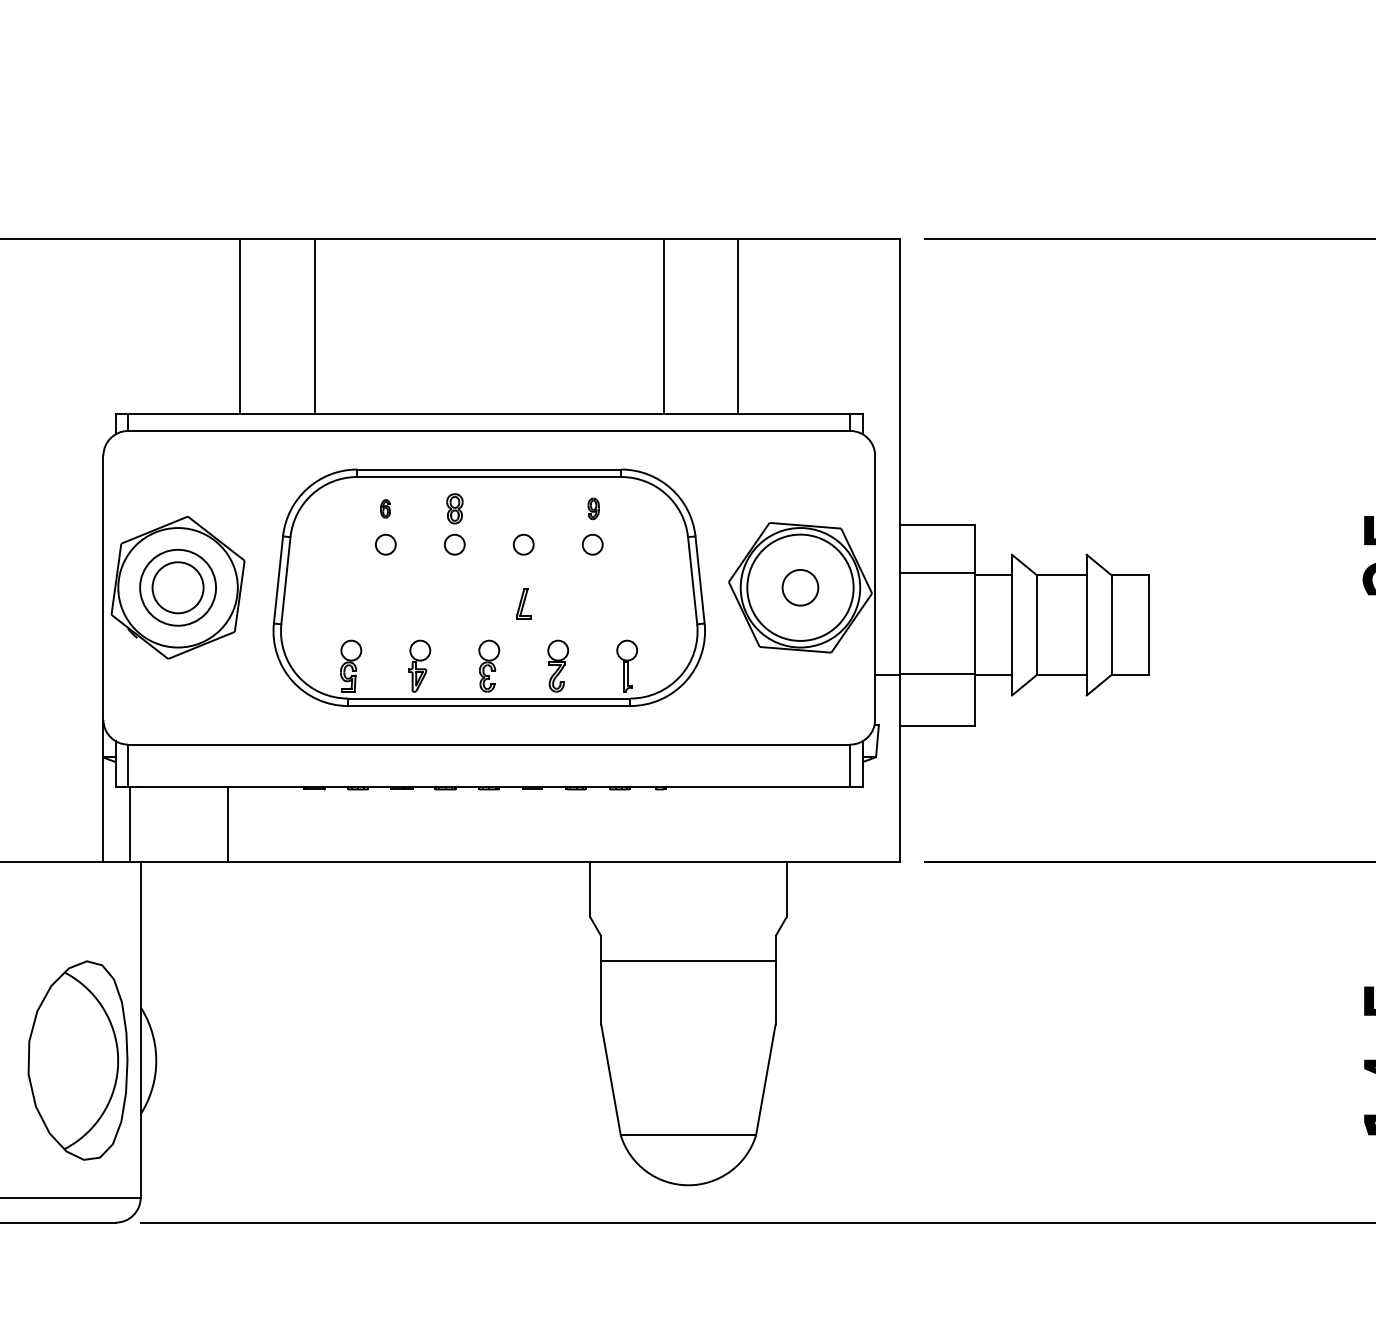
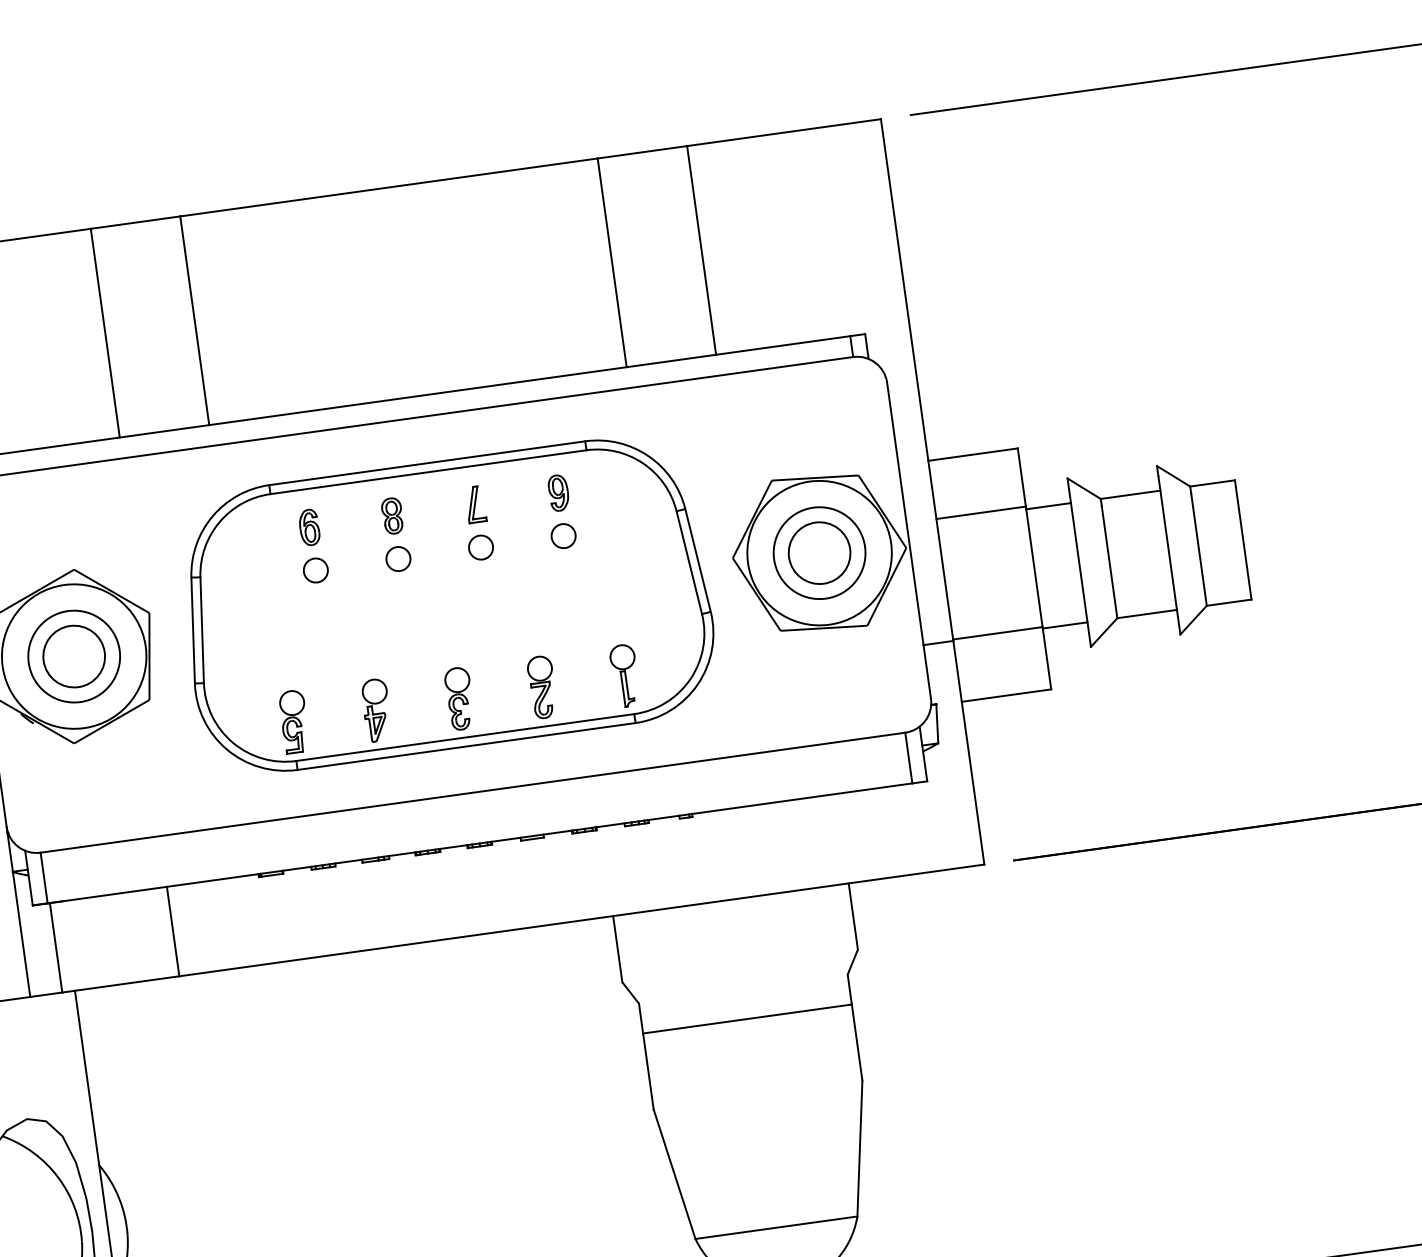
part: (385, 508) -> (309, 527), size x1.67
part: (593, 508) -> (558, 492), size x1.43
circle: (799, 587) -> (818, 552), size x1.43
circle: (800, 587) -> (819, 552), size x0.71
part: (523, 603) -> (474, 504), moved

